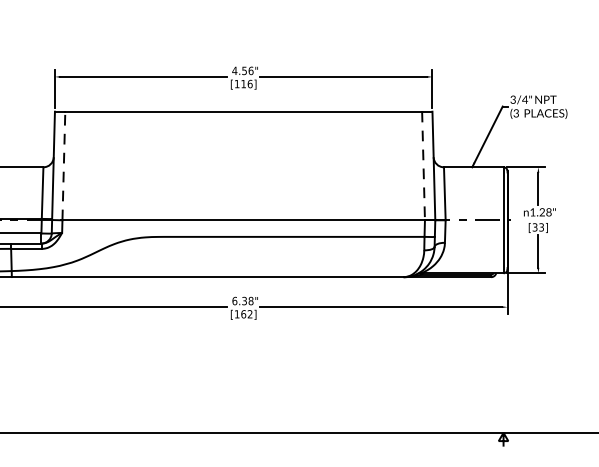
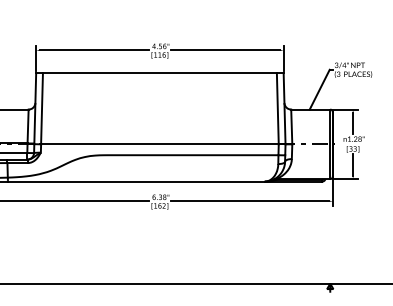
line: (64, 165) -> (42, 108), dashed -> solid
line: (423, 165) -> (277, 108), dashed -> solid

